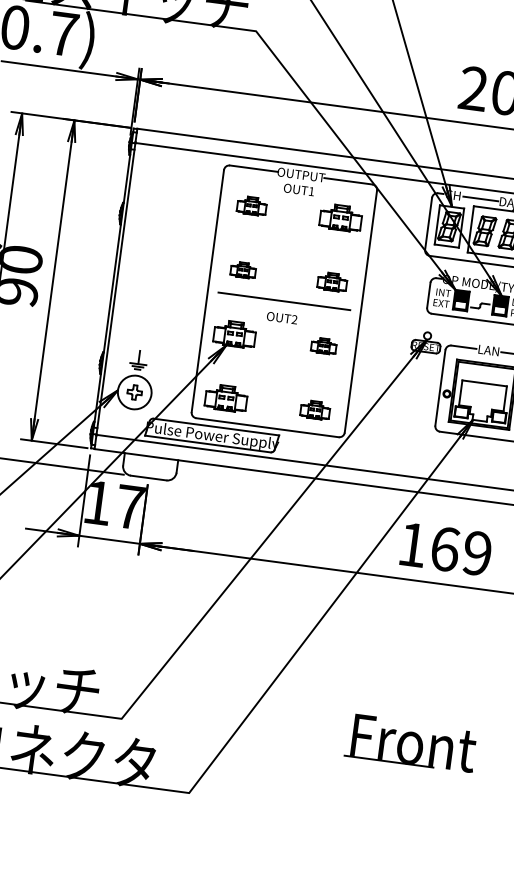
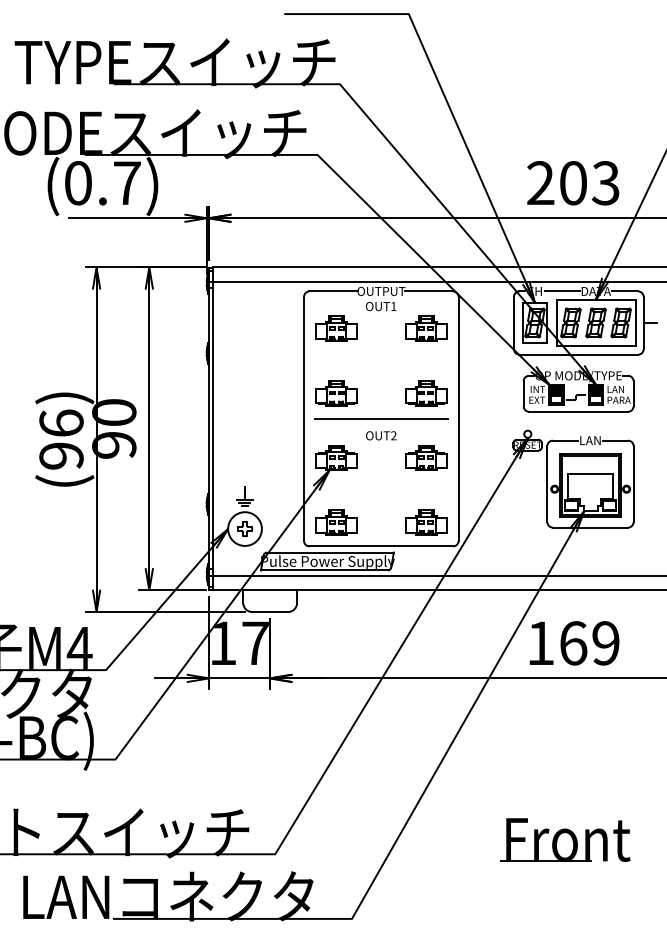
part: (251, 205) -> (336, 328), size x1.43
part: (243, 270) -> (336, 393), size x1.67
part: (332, 282) -> (426, 393), size x1.43
part: (324, 345) -> (426, 457), size x1.67
part: (315, 409) -> (426, 522), size x1.43

